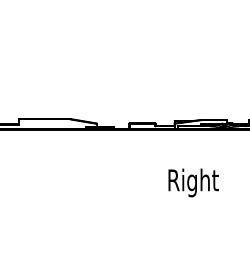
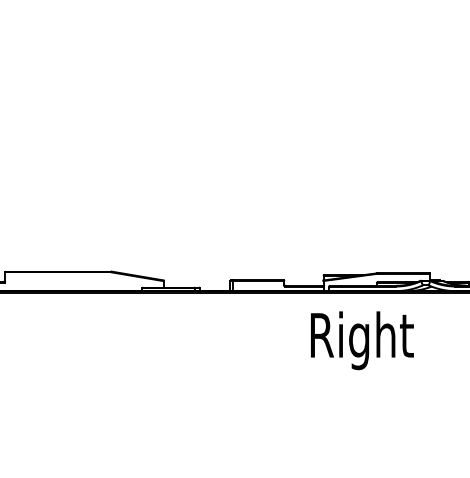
text: (193, 182) -> (361, 339), moved

